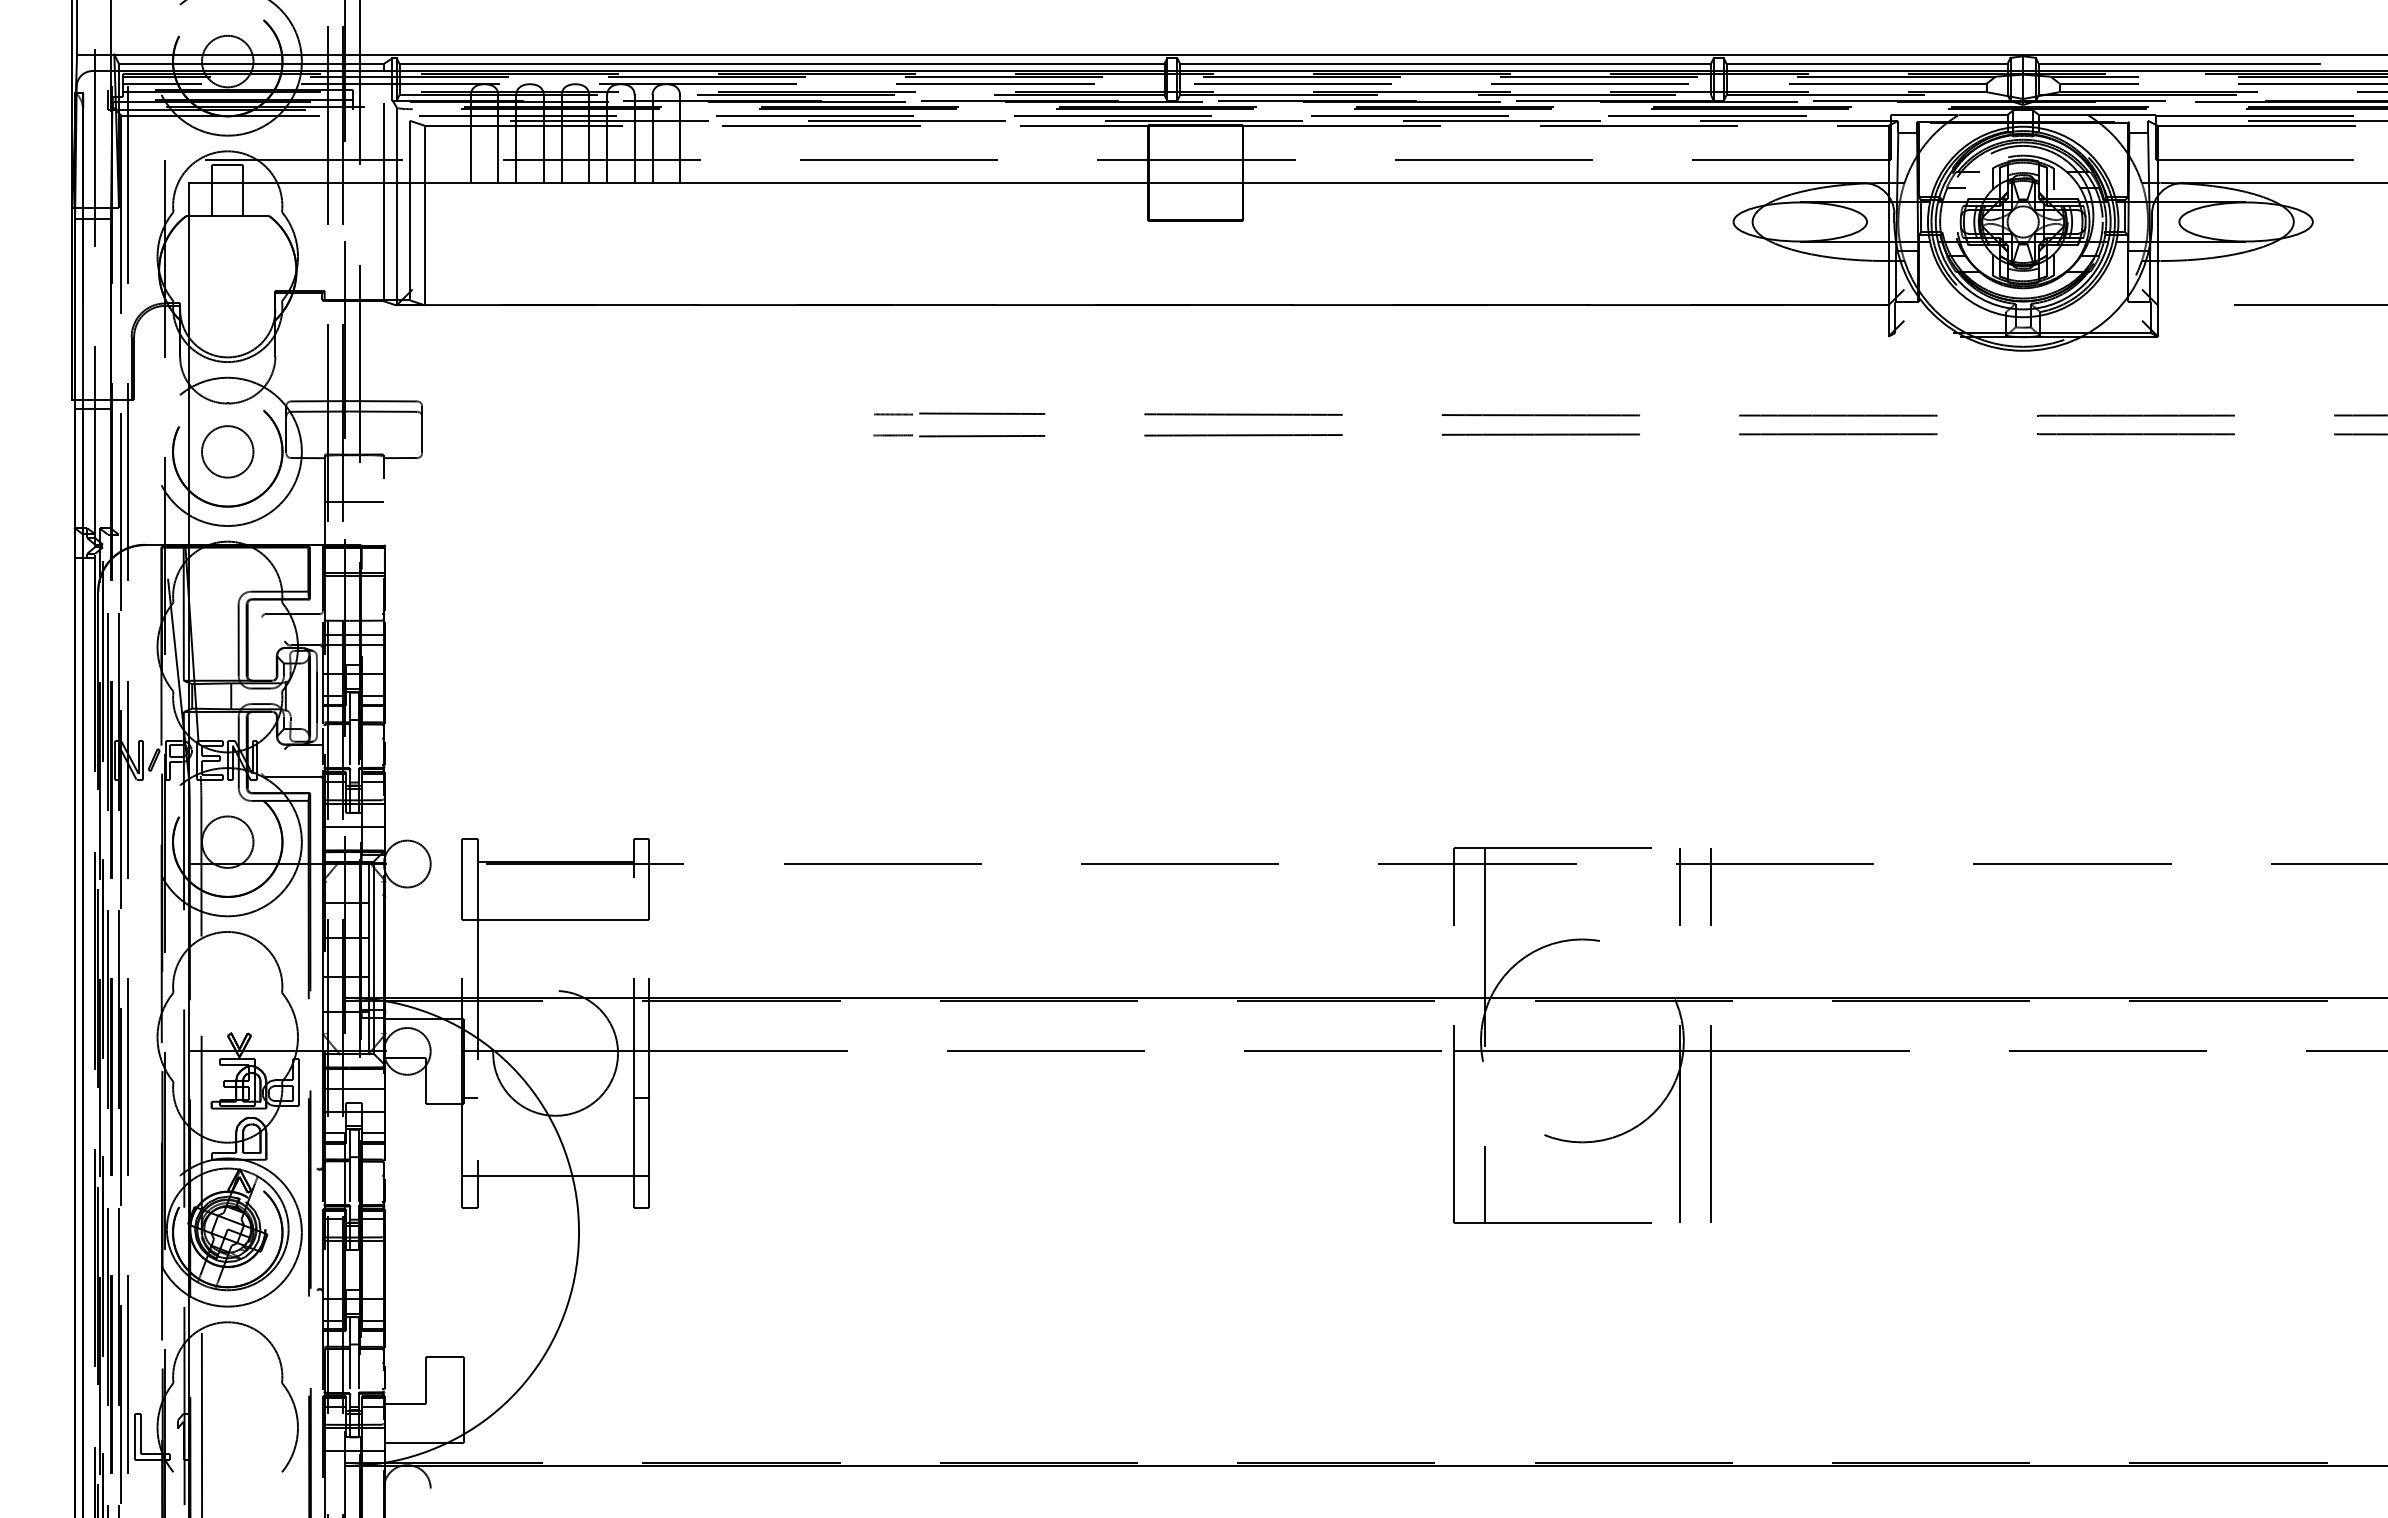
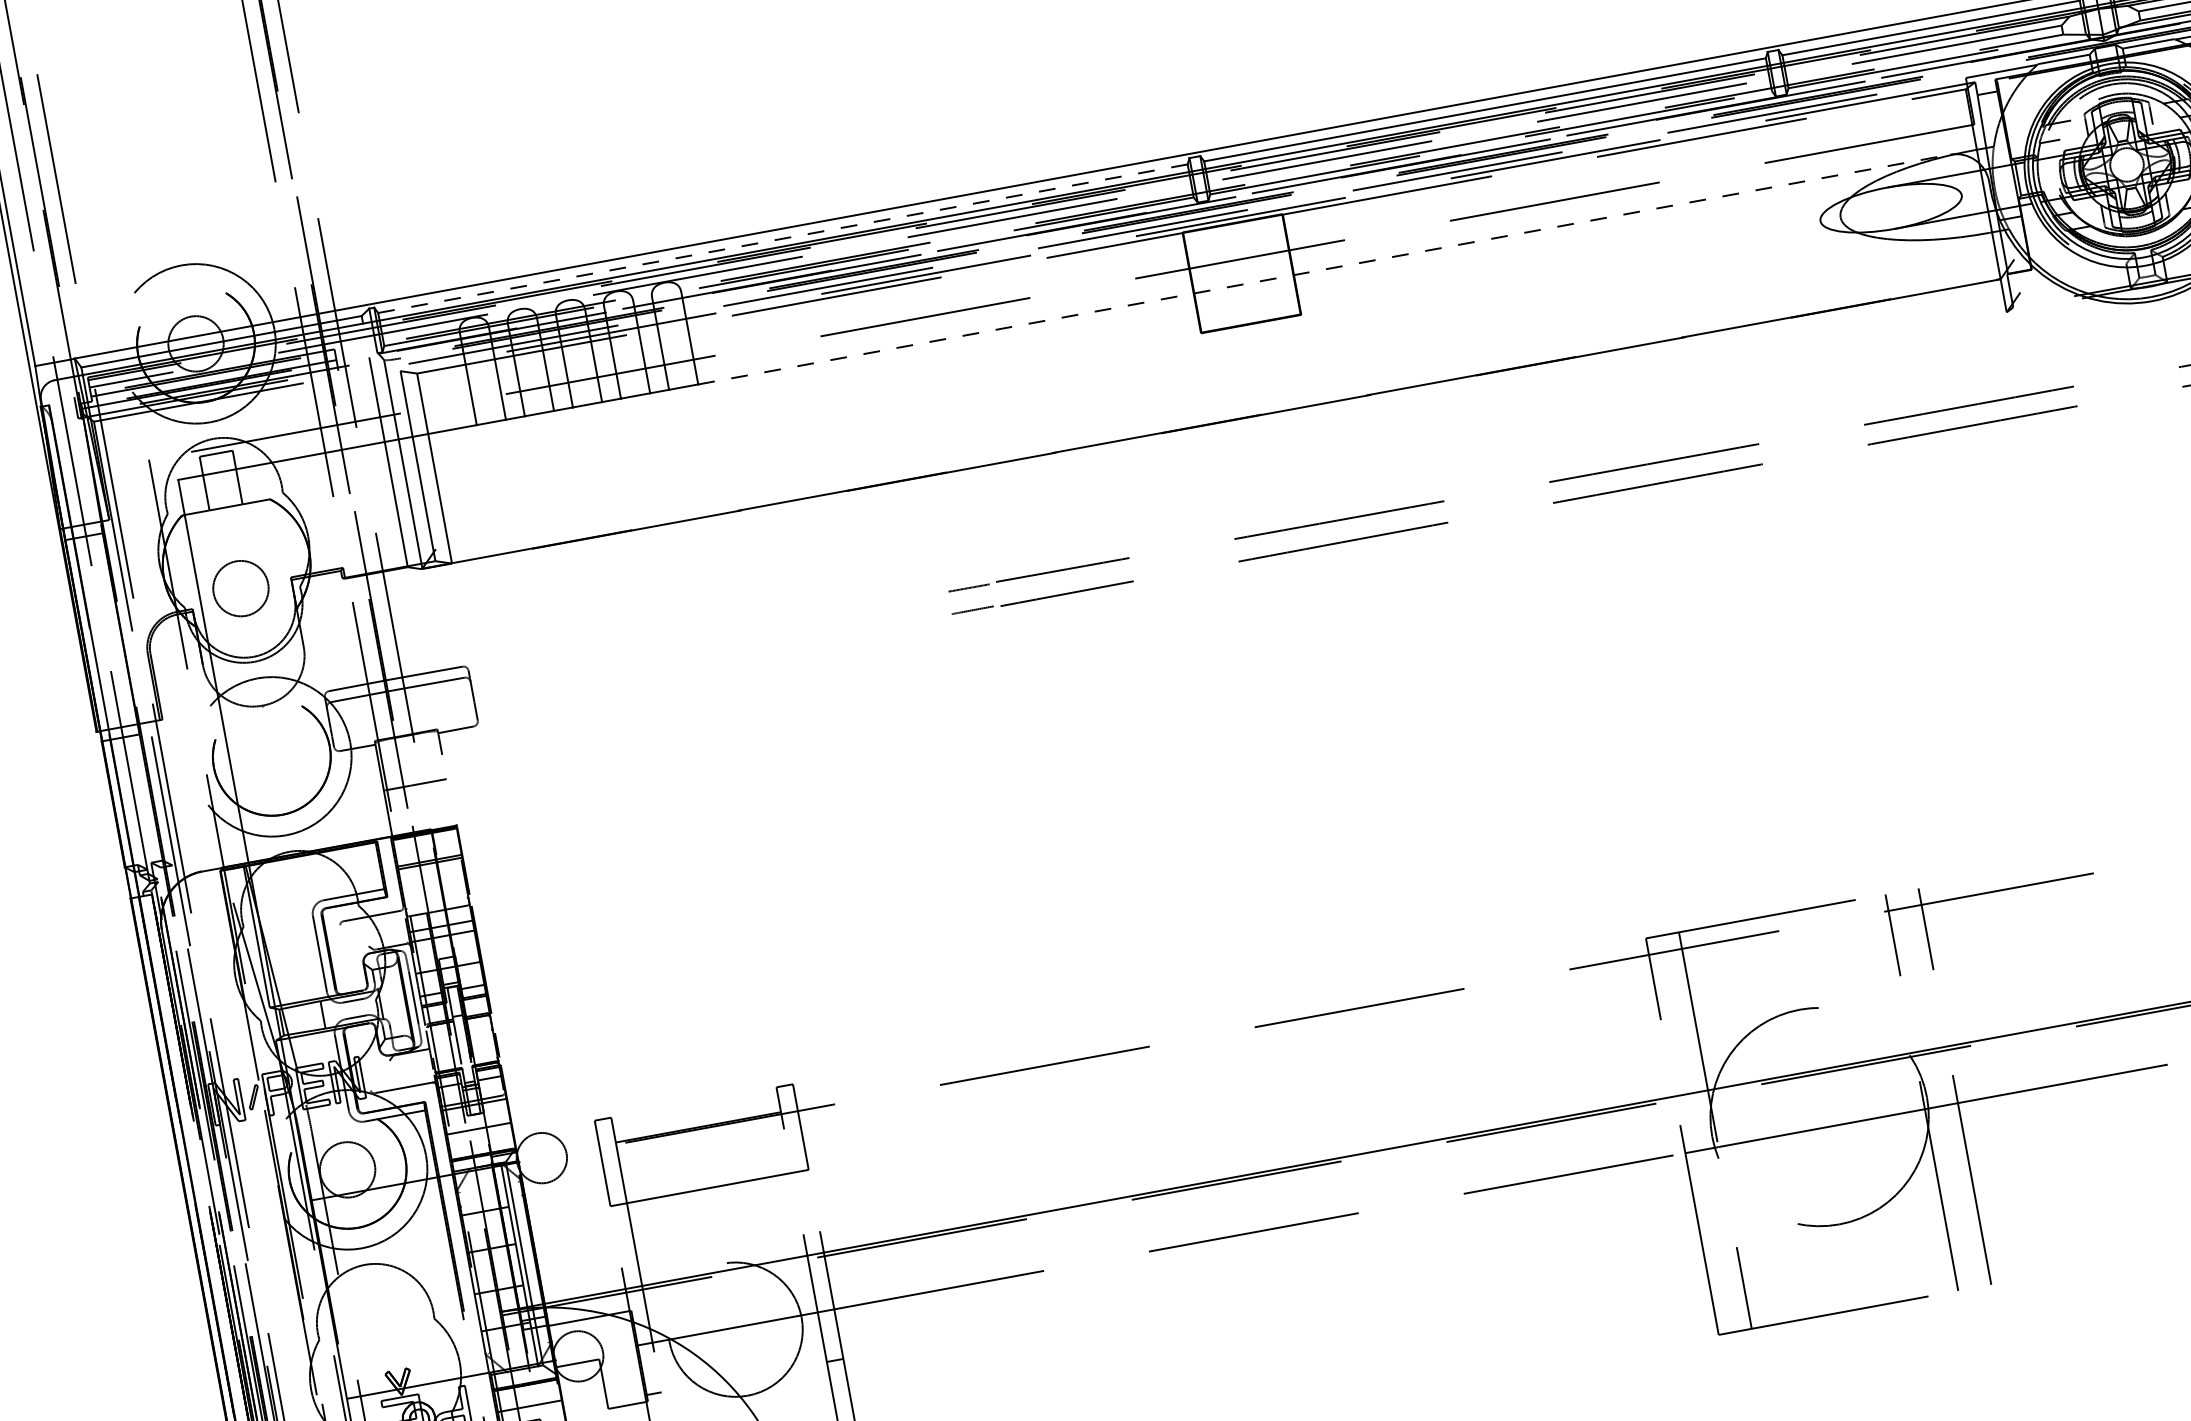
line: (782, 63) -> (783, 238), solid -> dashed
line: (1271, 182) -> (1323, 269), solid -> dashed
circle: (227, 451) -> (240, 588), moved

